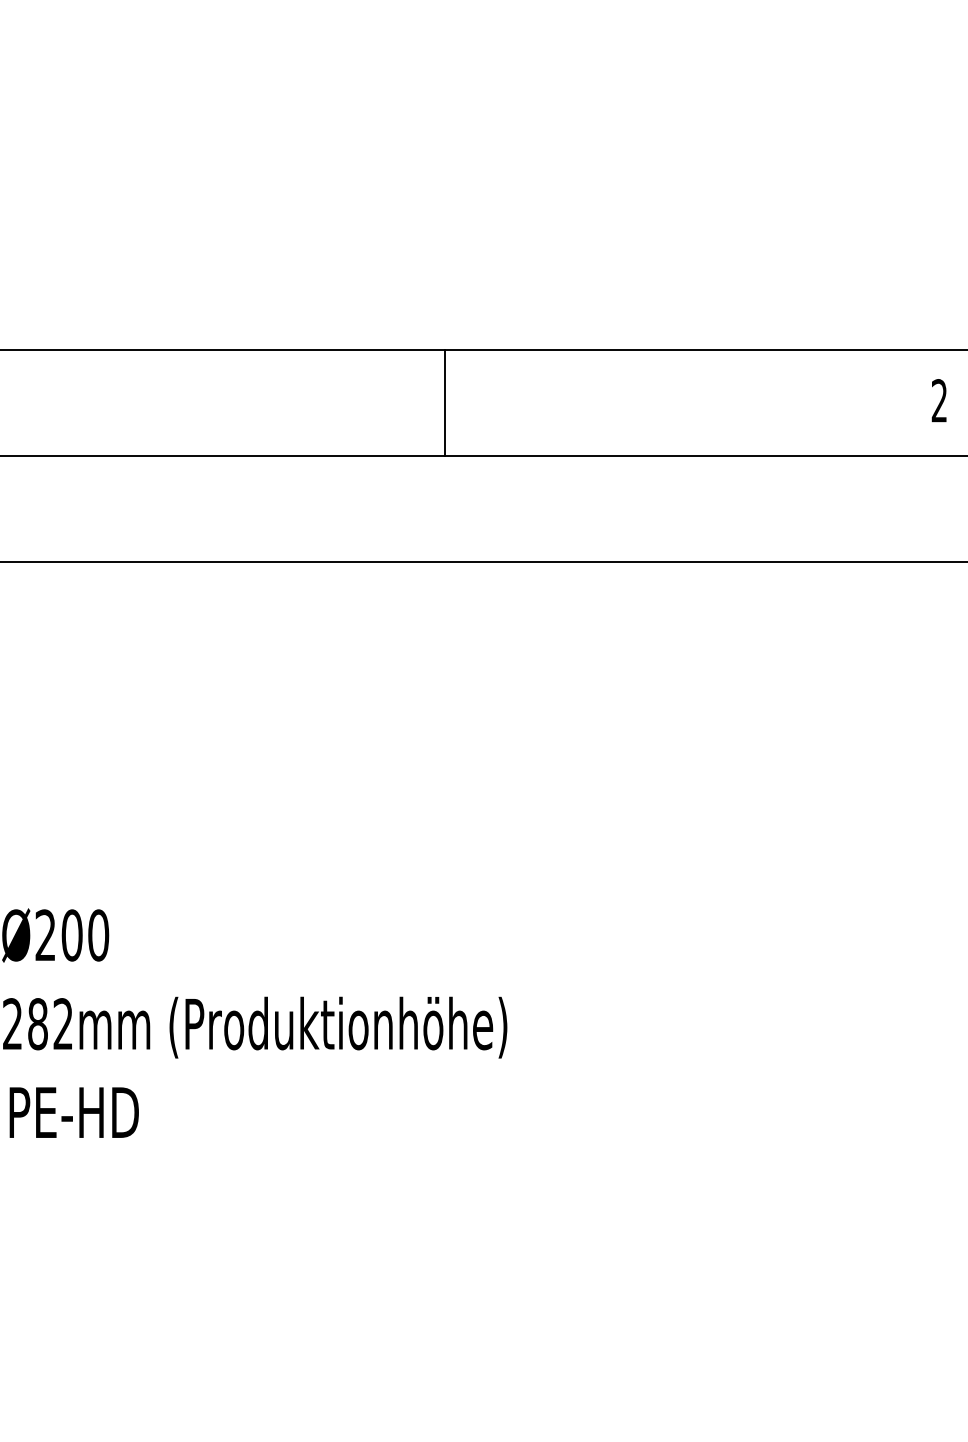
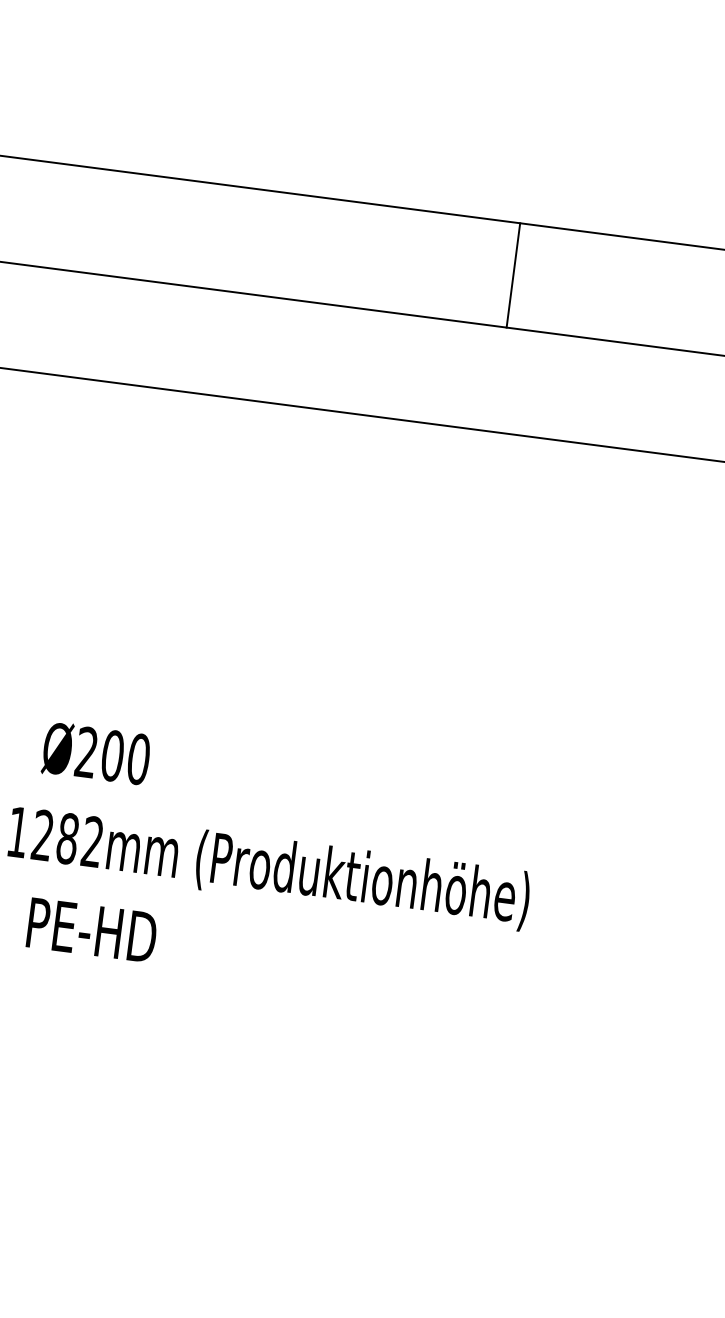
line: (445, 402) -> (513, 275), moved

